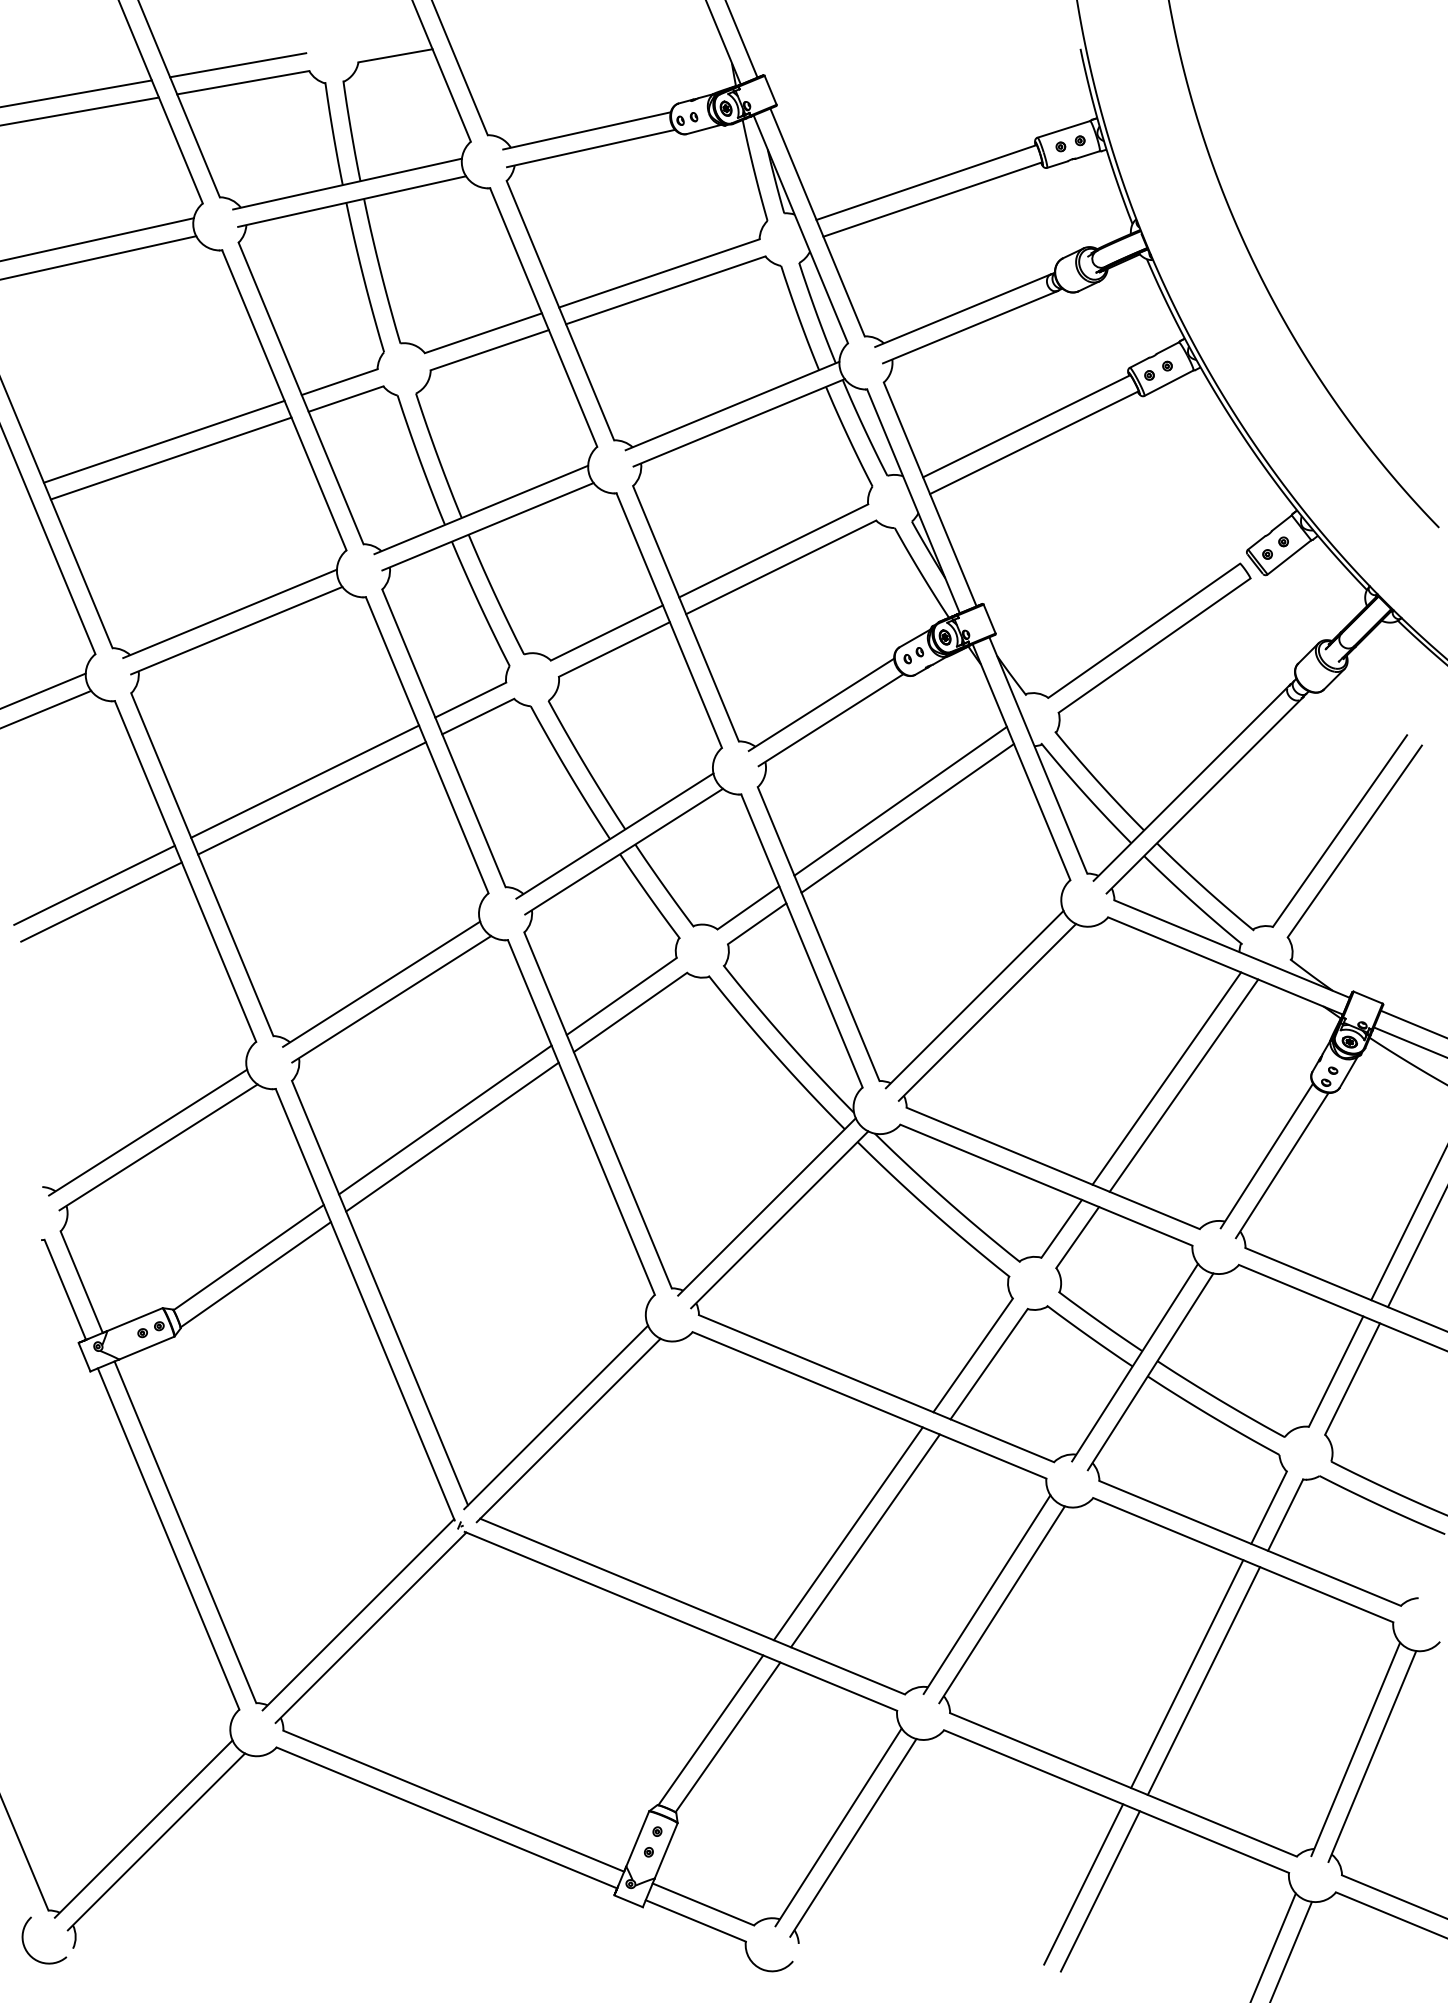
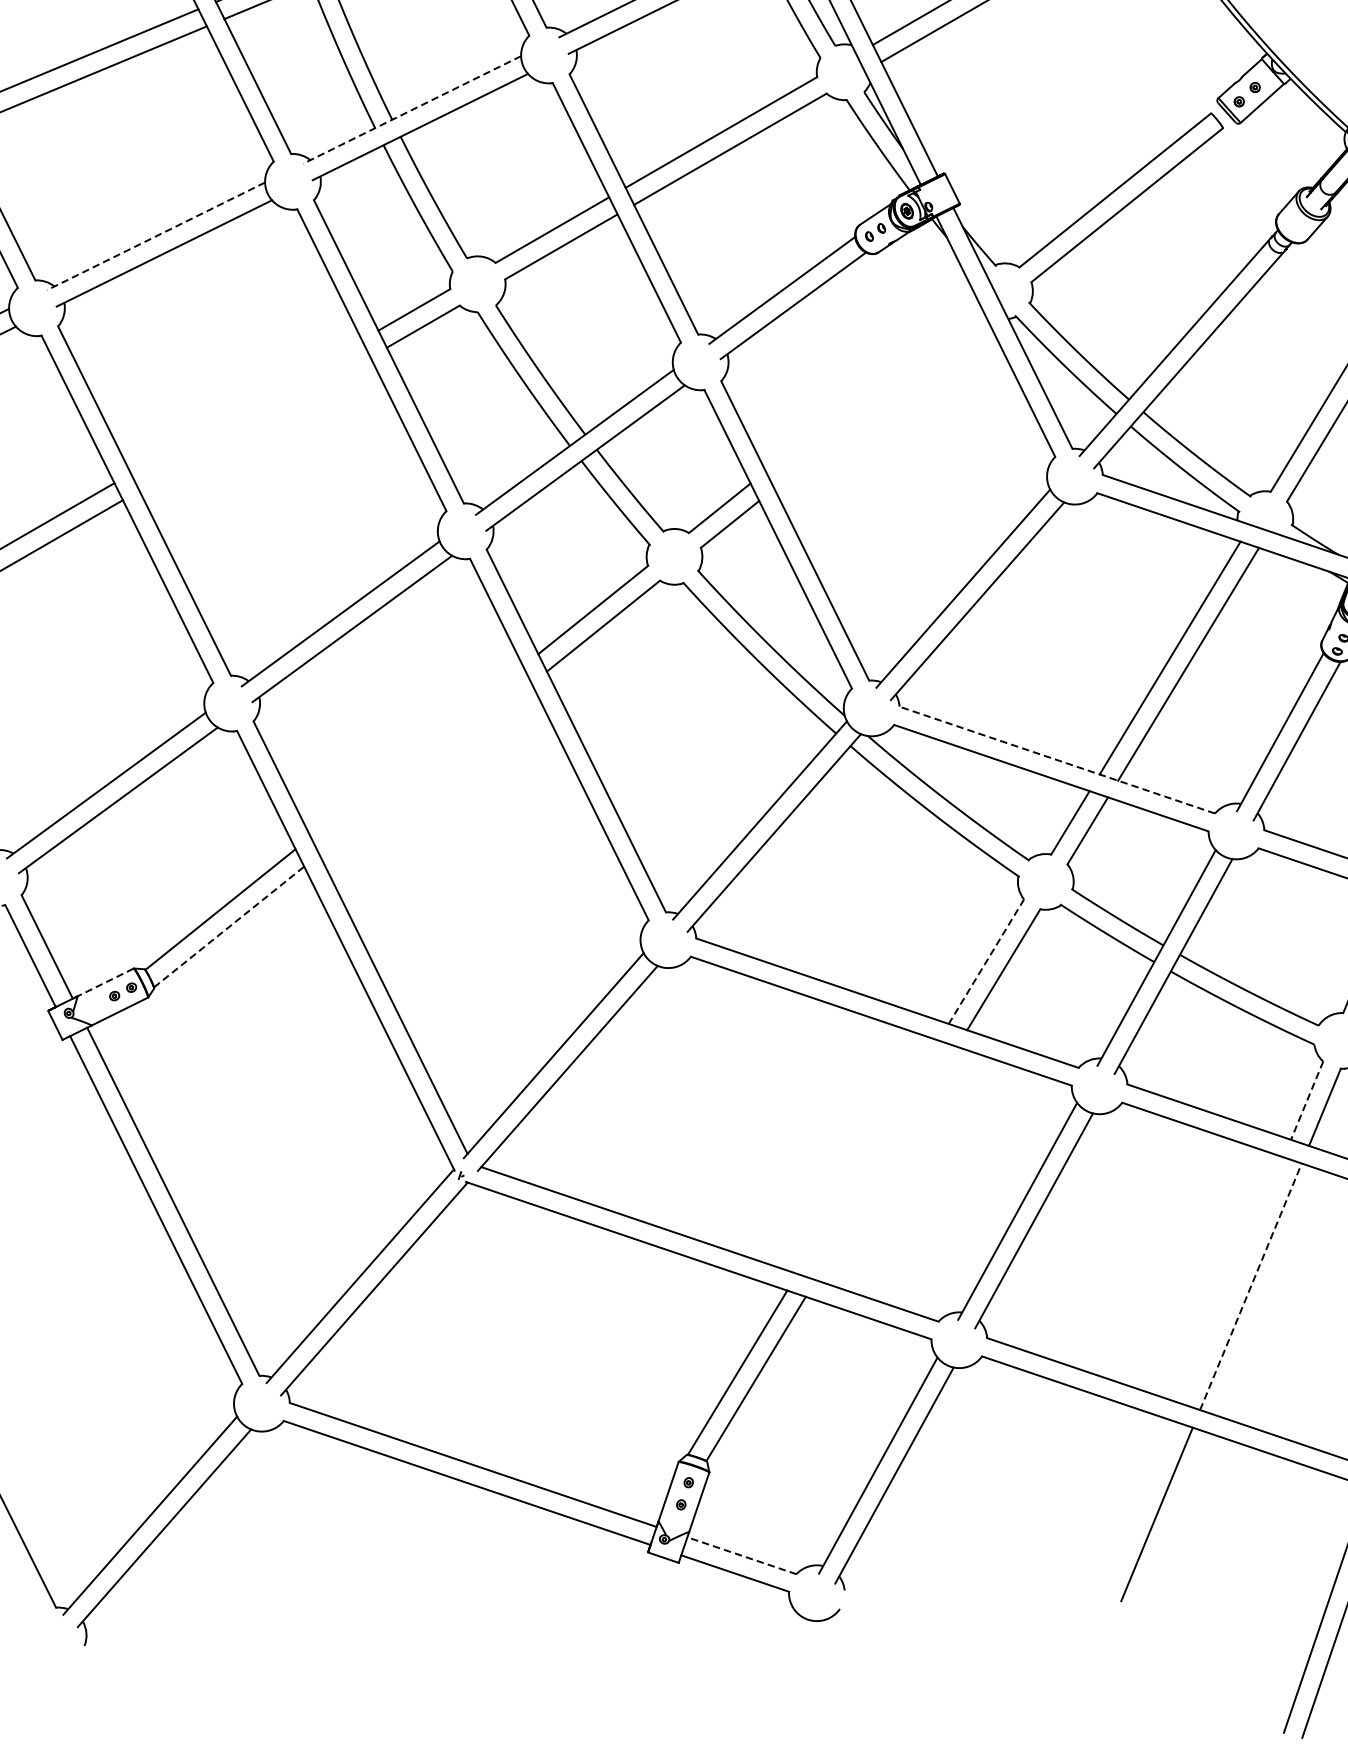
line: (481, 509) -> (412, 109), solid -> dashed
line: (230, 613) -> (156, 235), solid -> dashed
line: (305, 781) -> (246, 406), removed
line: (312, 798) -> (255, 424), removed
line: (900, 800) -> (871, 385), removed
line: (907, 818) -> (880, 403), removed
line: (445, 1119) -> (417, 751), removed
line: (452, 1136) -> (425, 768), removed
line: (1053, 1168) -> (1057, 760), solid -> dashed
line: (255, 1274) -> (228, 926), solid -> dashed
line: (134, 1319) -> (105, 982), solid -> dashed
line: (972, 1355) -> (985, 961), solid -> dashed
line: (1268, 1508) -> (1306, 1101), solid -> dashed
line: (847, 1533) -> (867, 1157), removed
line: (865, 1540) -> (886, 1163), removed
line: (1187, 1674) -> (1233, 1281), removed
line: (1203, 1681) -> (1250, 1287), solid -> dashed
line: (1083, 1884) -> (1138, 1508), removed
line: (703, 1904) -> (742, 1555), solid -> dashed
arc: (26, 1948) -> (35, 1649), removed

